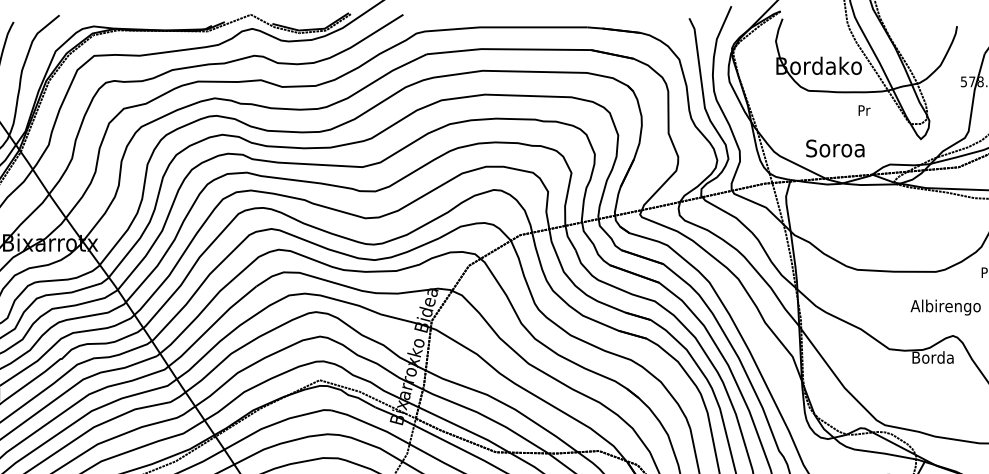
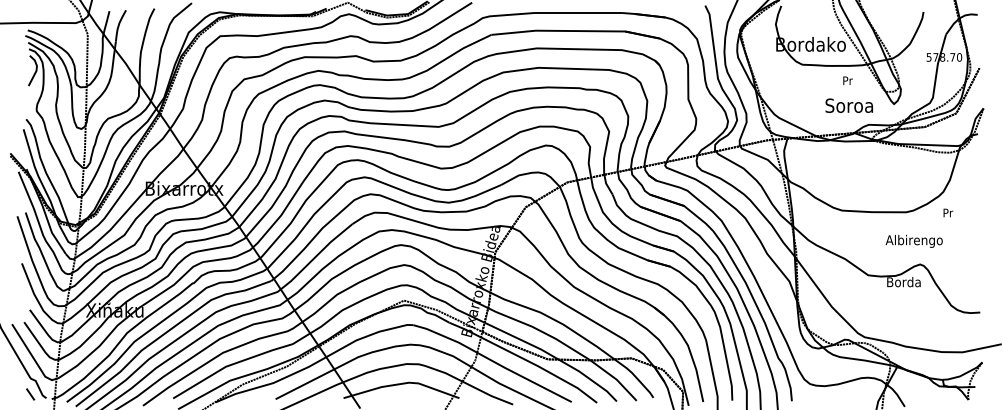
text: (834, 148) -> (848, 105), moved

